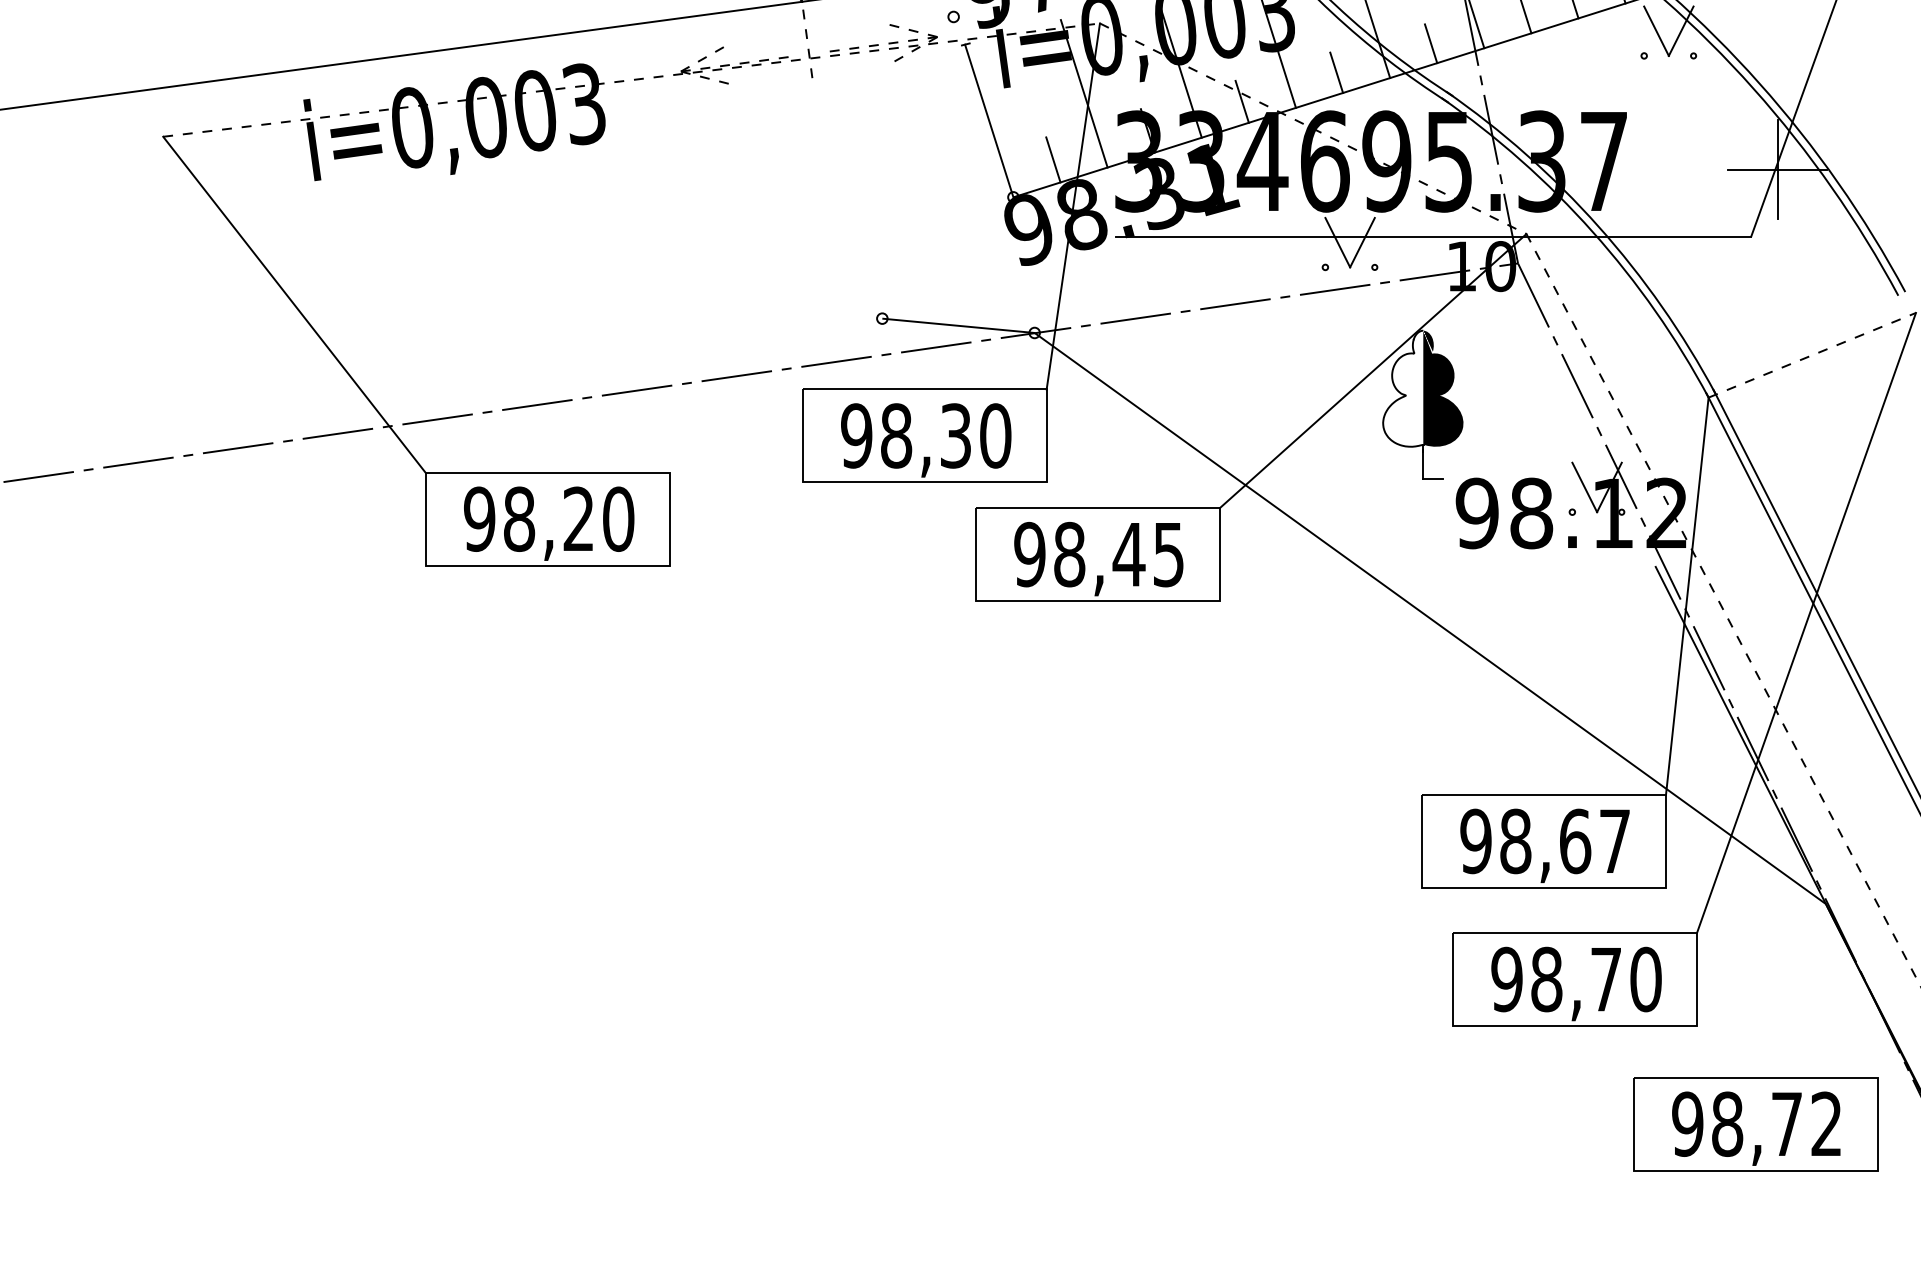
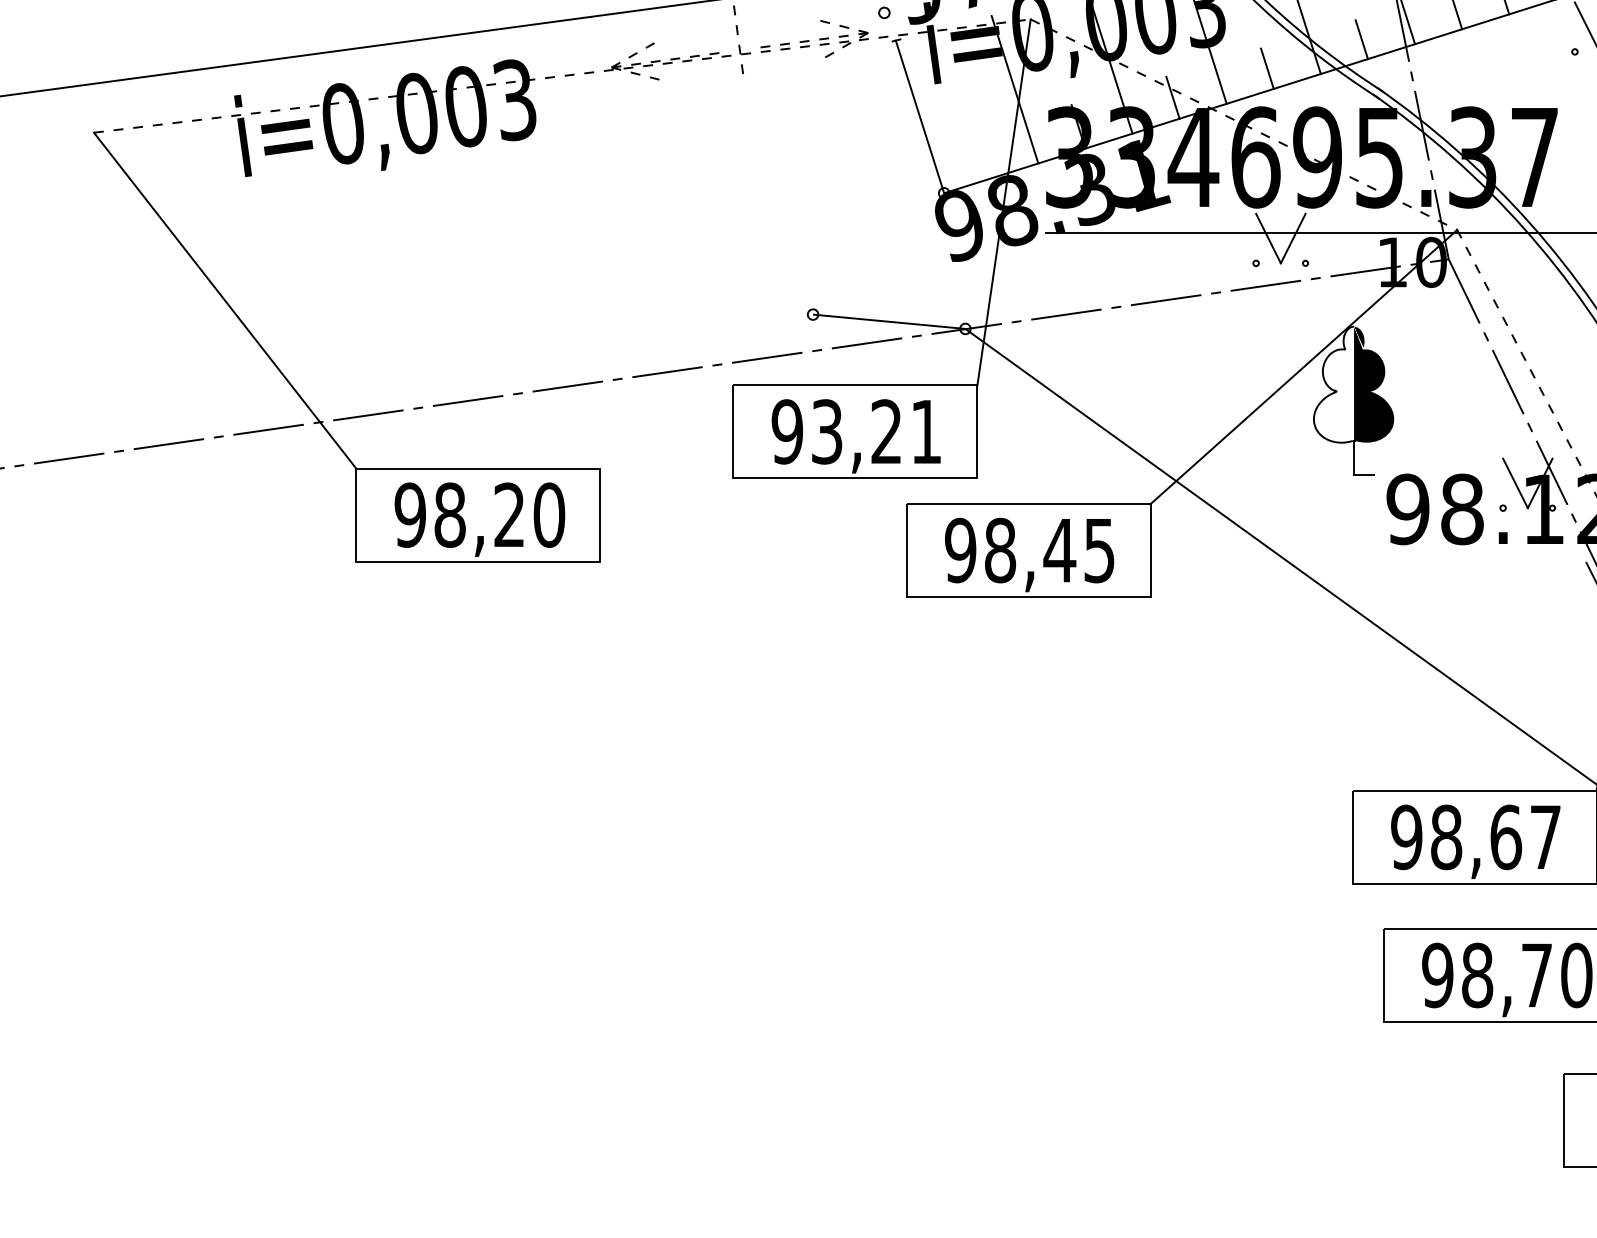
line: (1053, 159) -> (984, 155), removed
text: (946, 435) -> (877, 431), 98,30 -> 93,21

